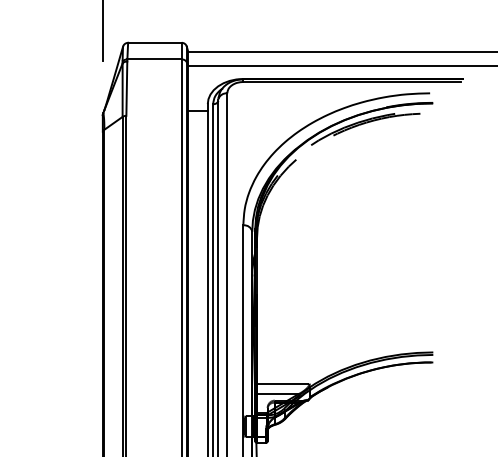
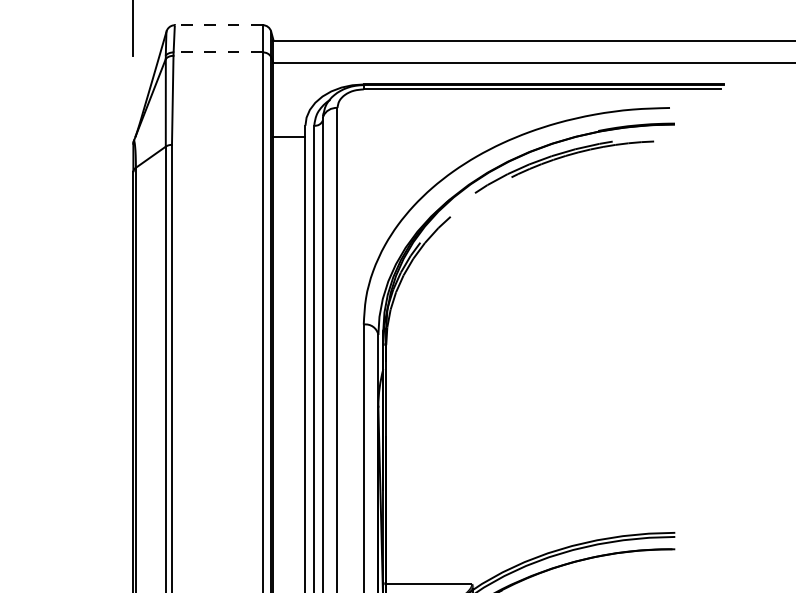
line: (154, 42) -> (218, 24), solid -> dashed
line: (154, 59) -> (218, 52), solid -> dashed

